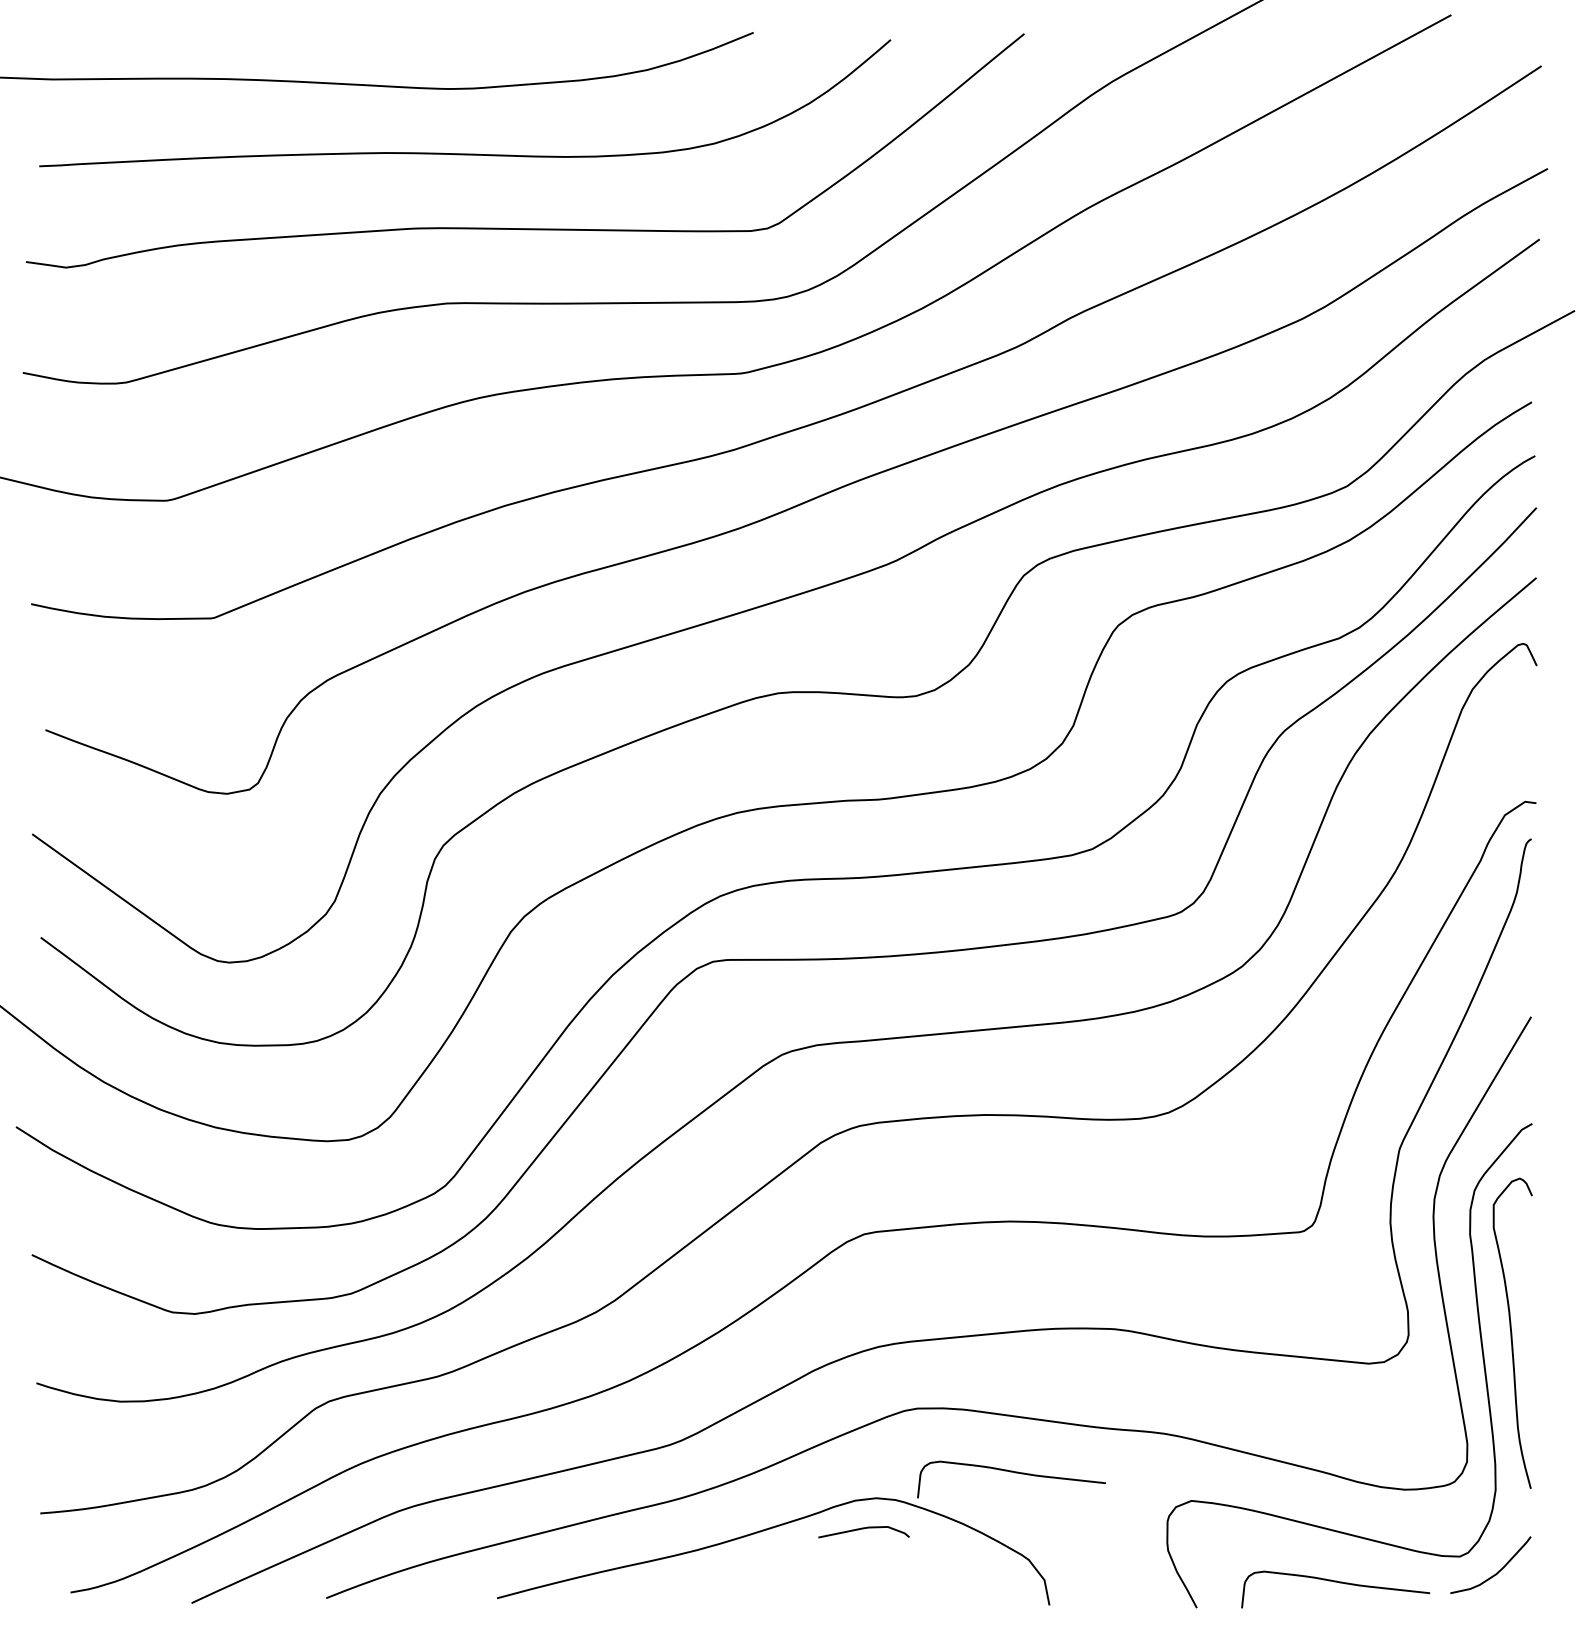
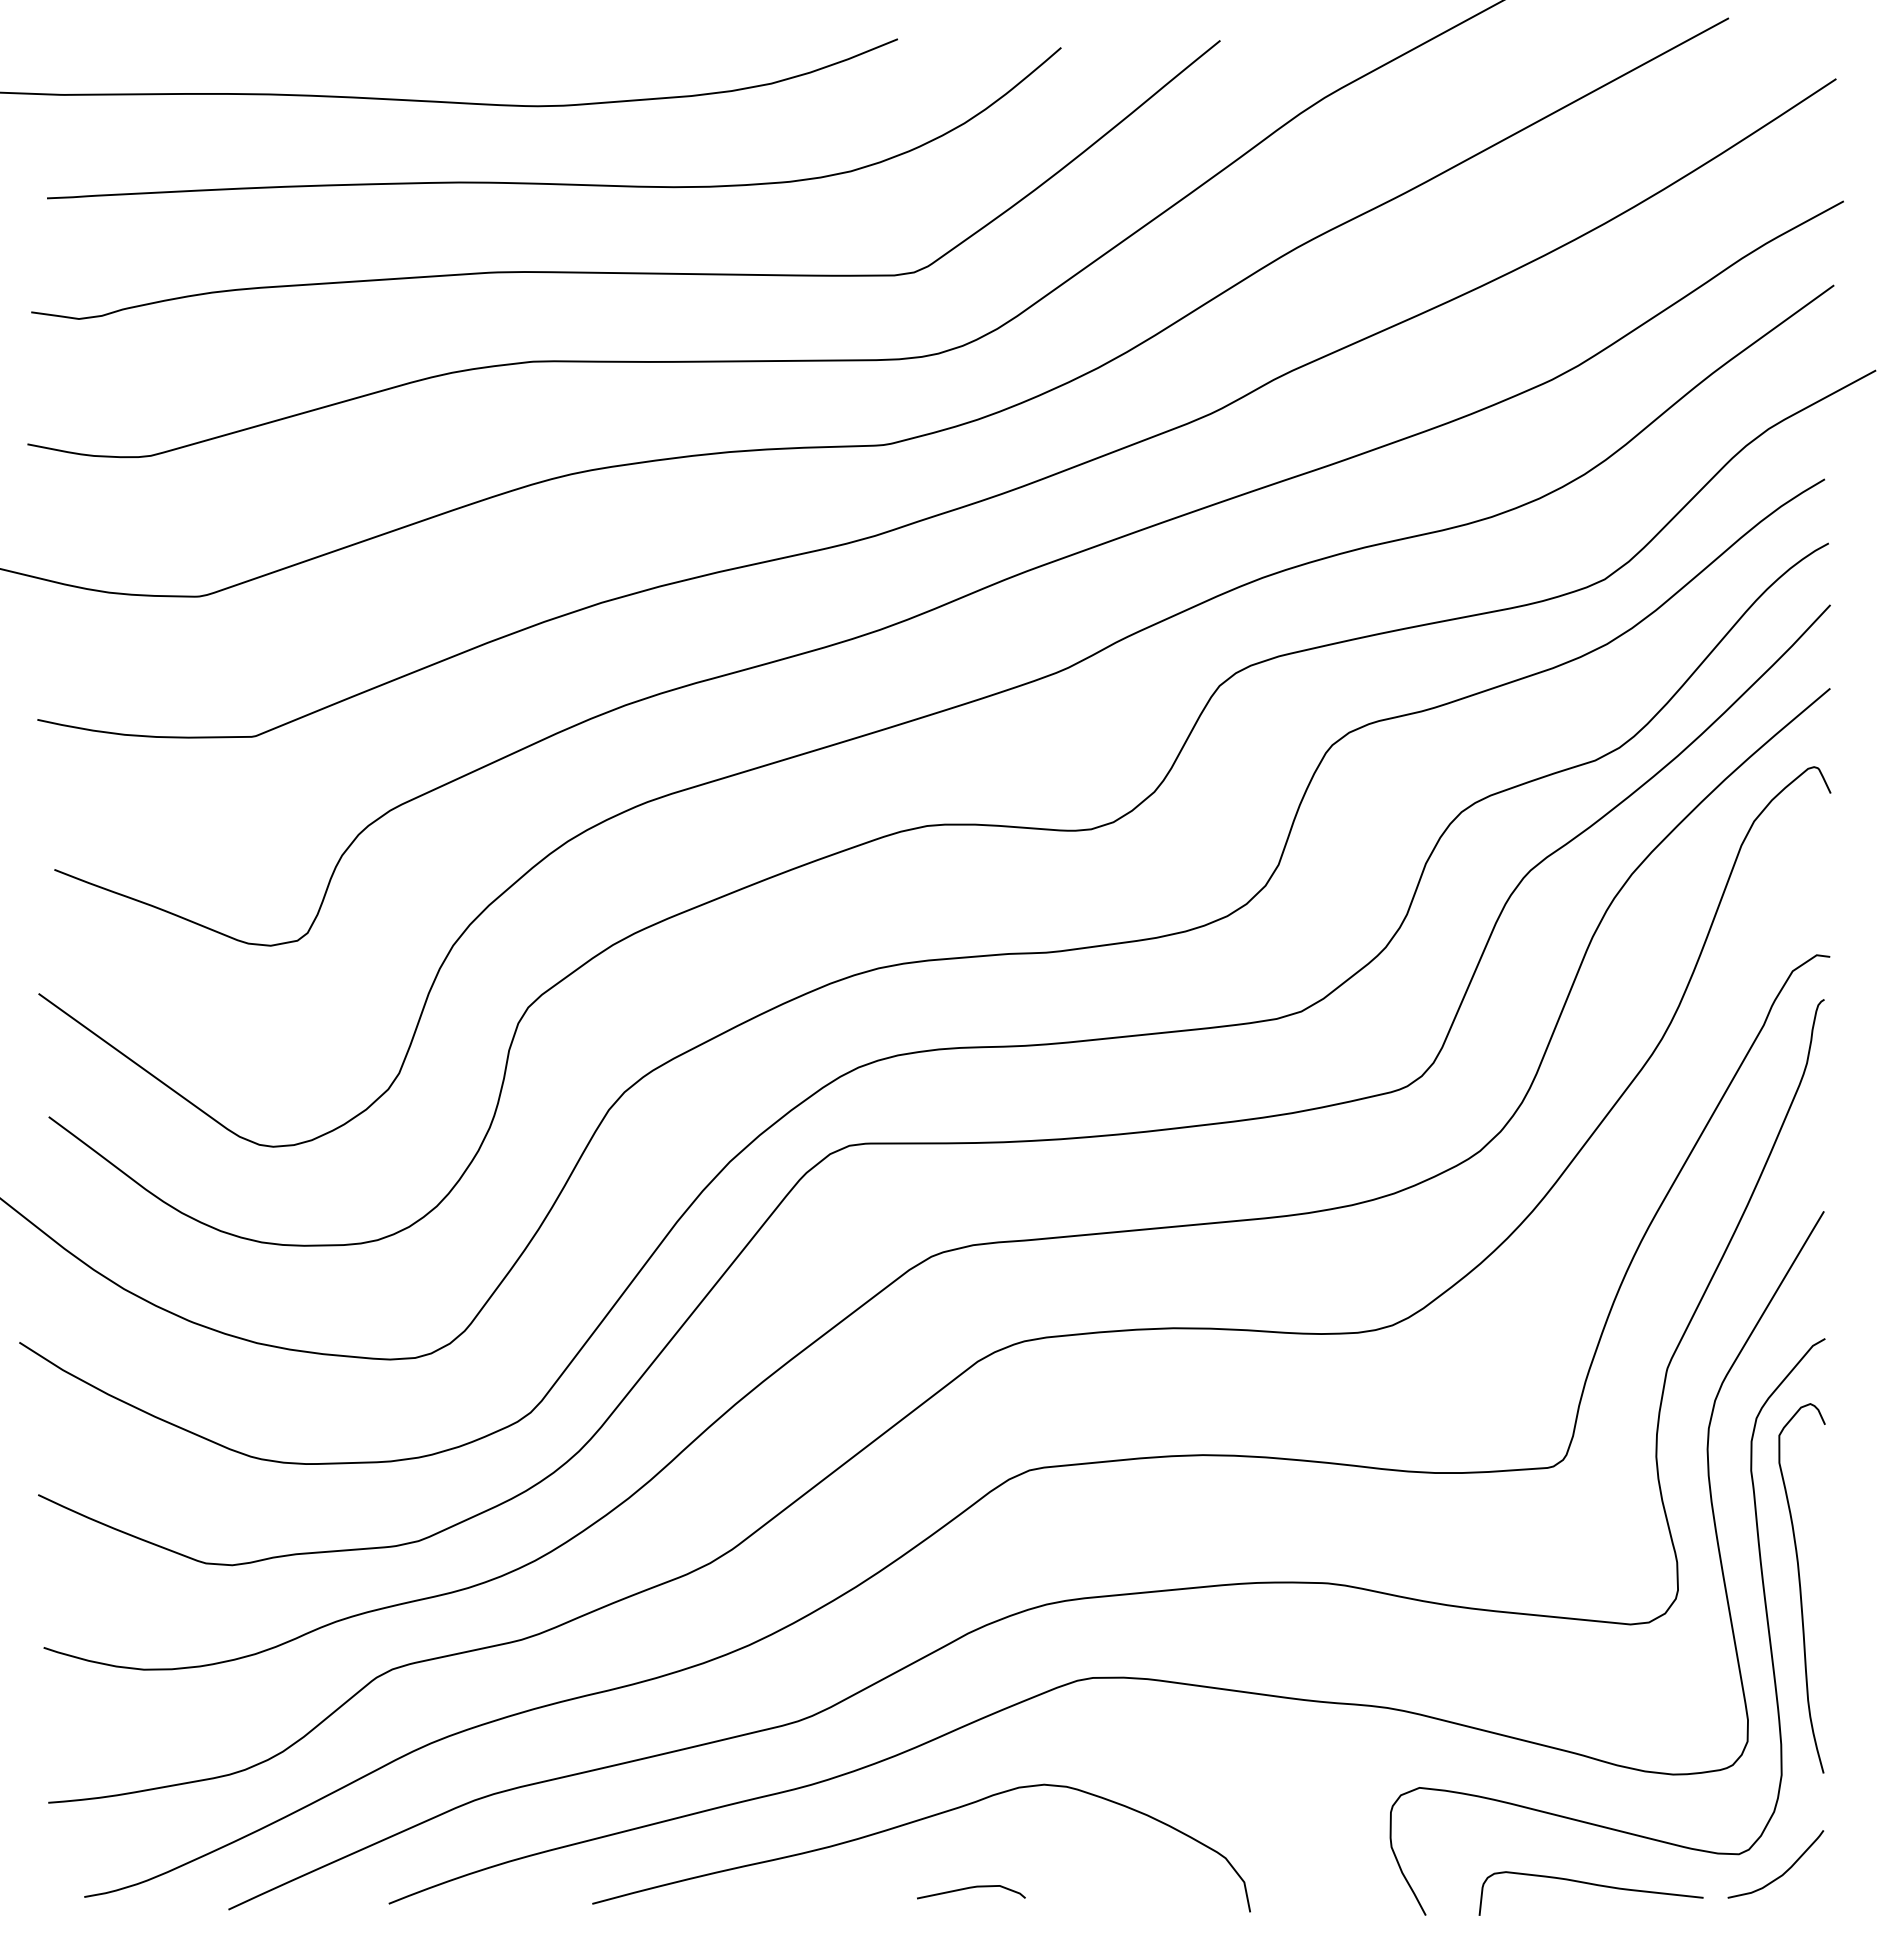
curve: (1012, 1472) -> (1206, 1754), removed
curve: (864, 1529) -> (971, 1888), moved

